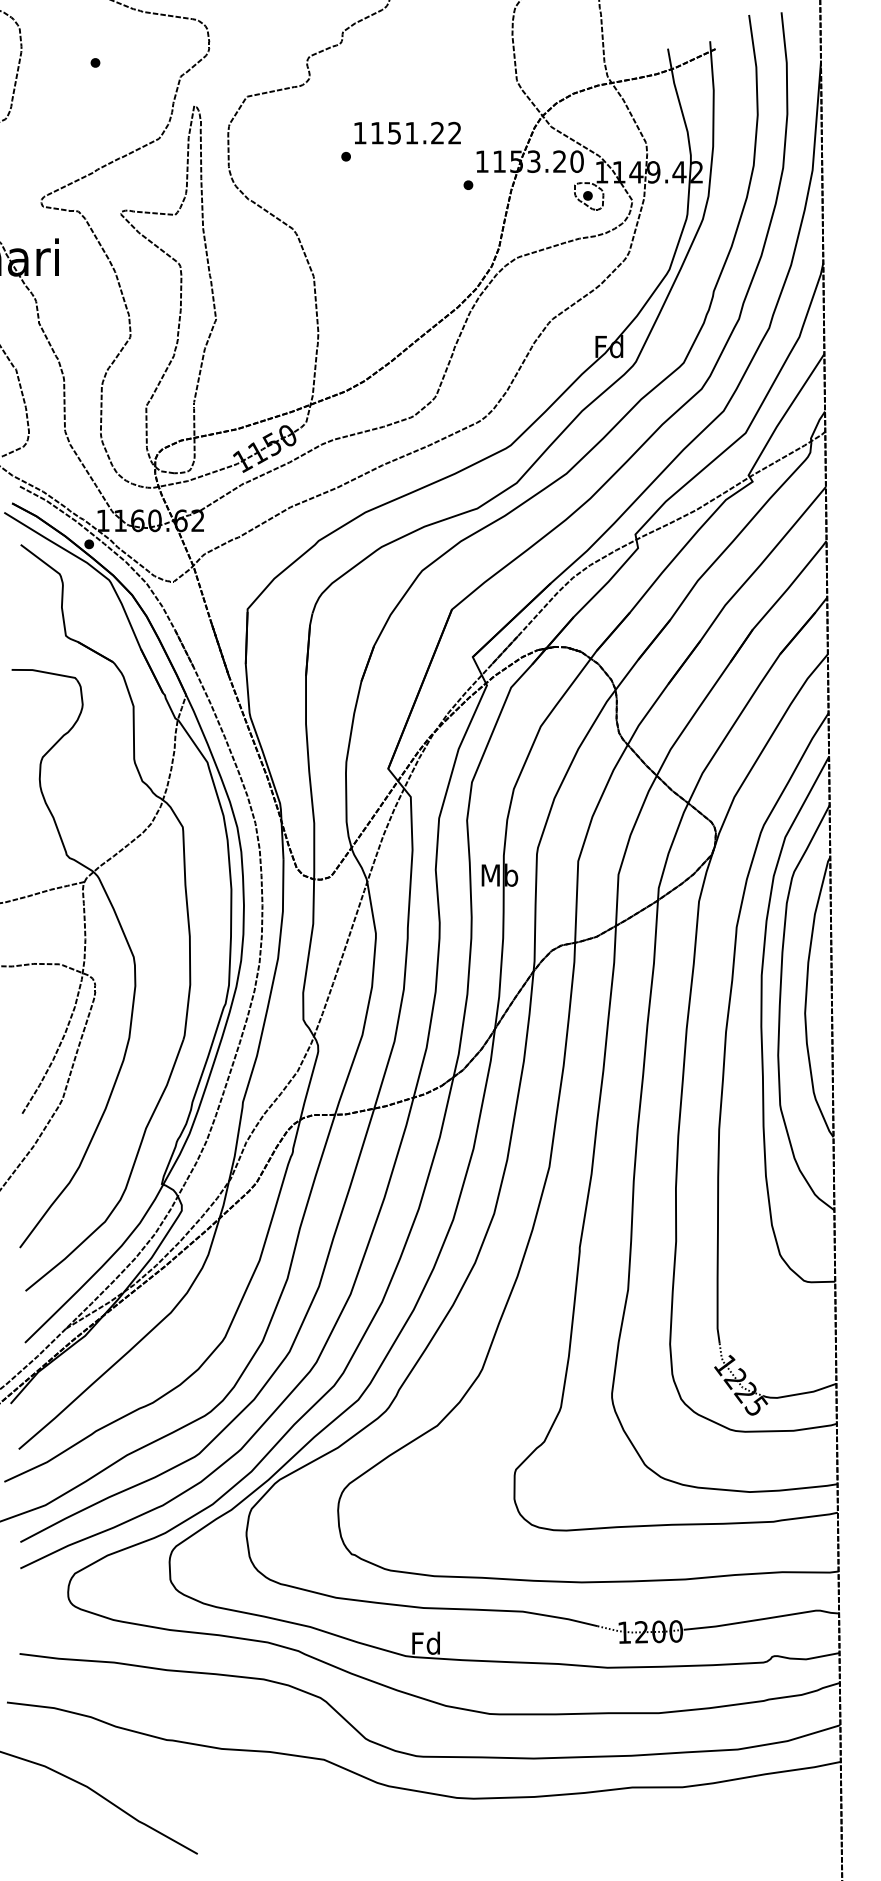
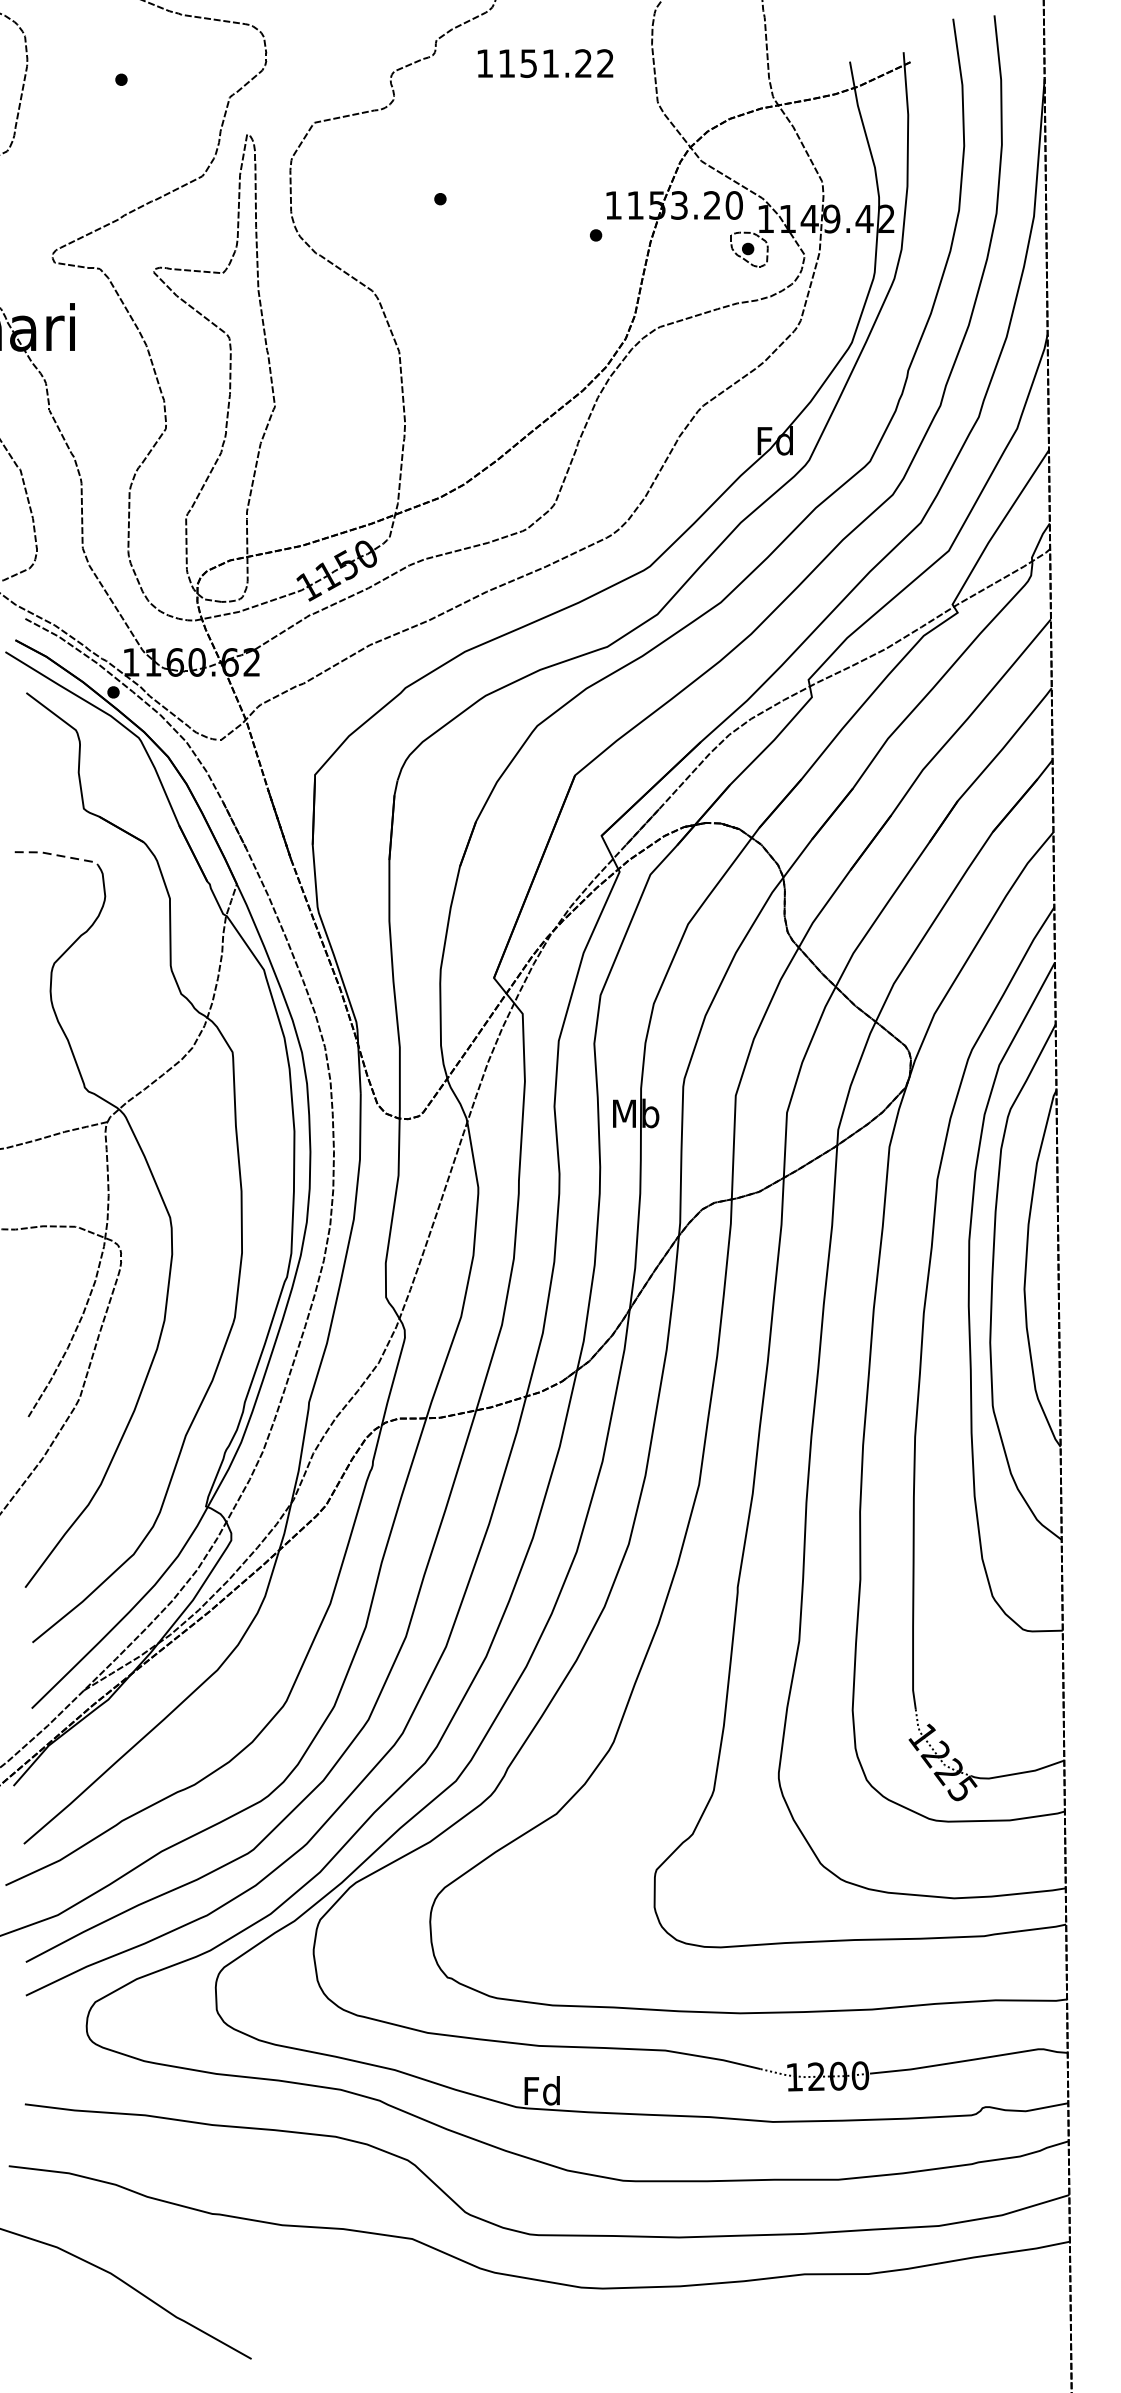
text: (407, 132) -> (545, 62), moved
line: (45, 672) -> (57, 855), solid -> dashed

